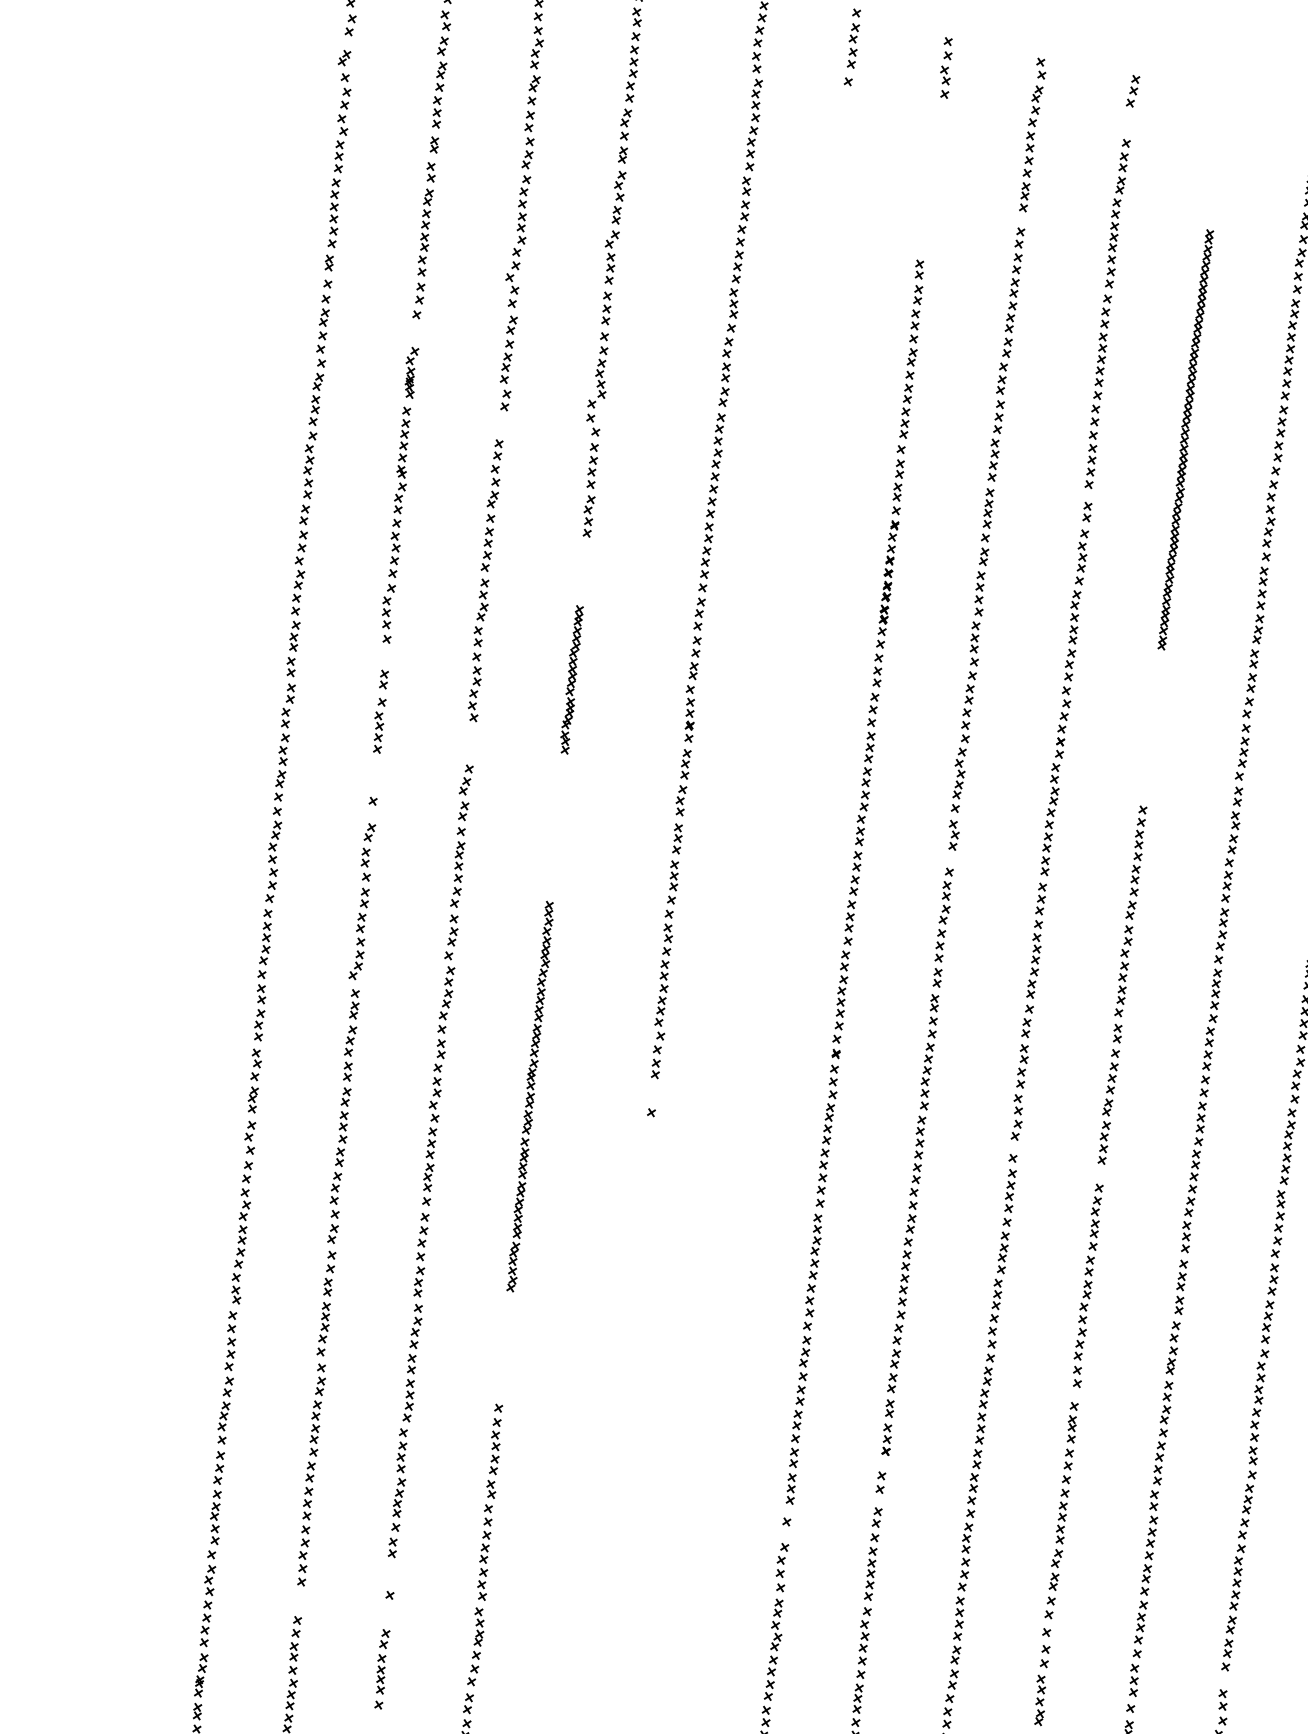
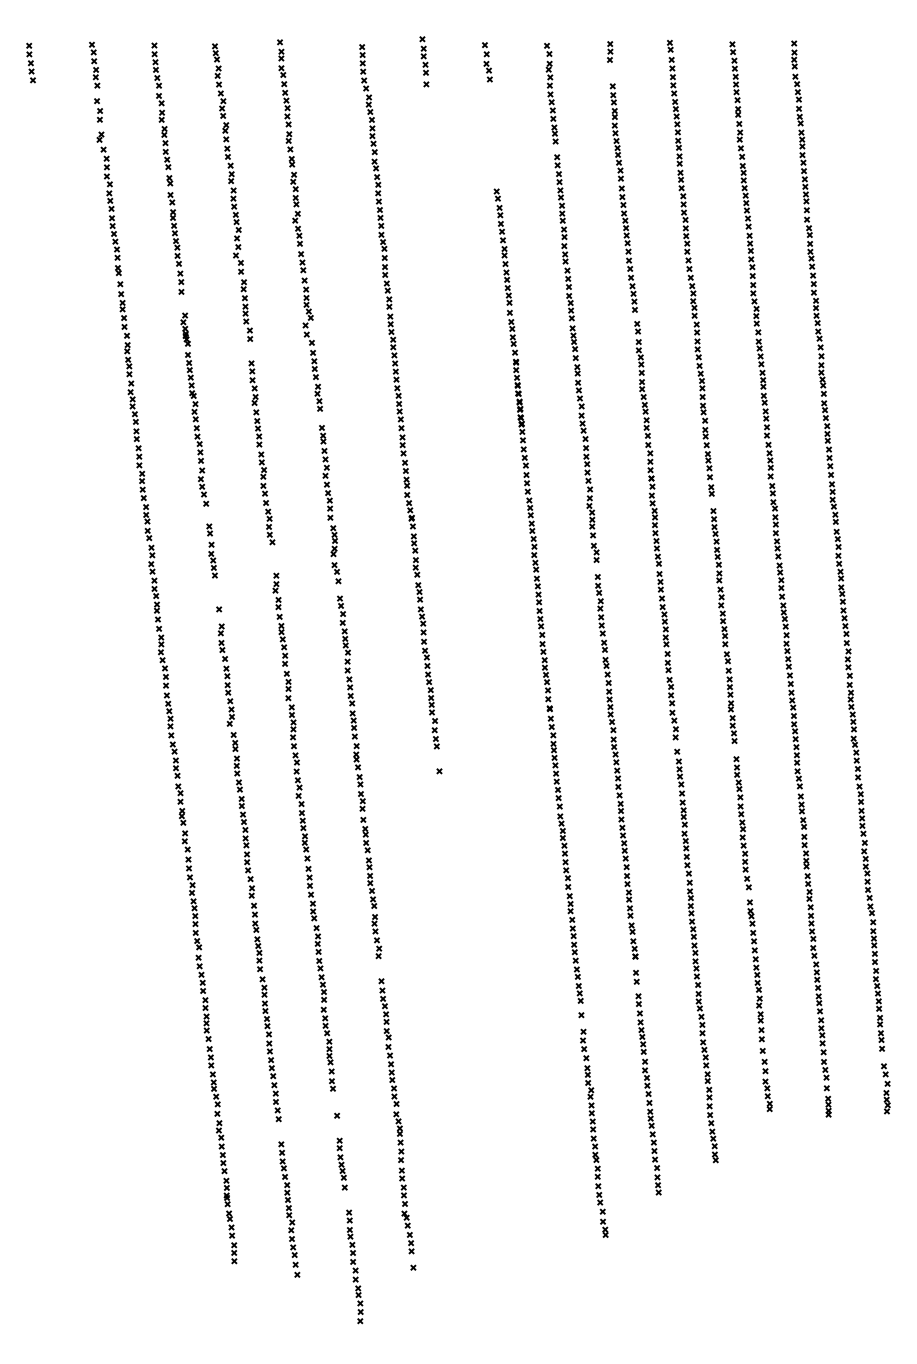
part: (1185, 438) -> (690, 267), size x1.67
part: (572, 679) -> (330, 504), size x1.67
part: (530, 1096) -> (359, 777), size x1.43

